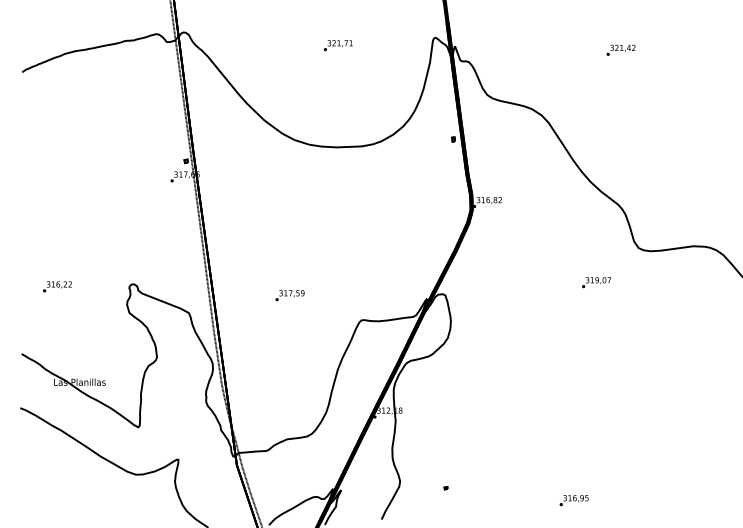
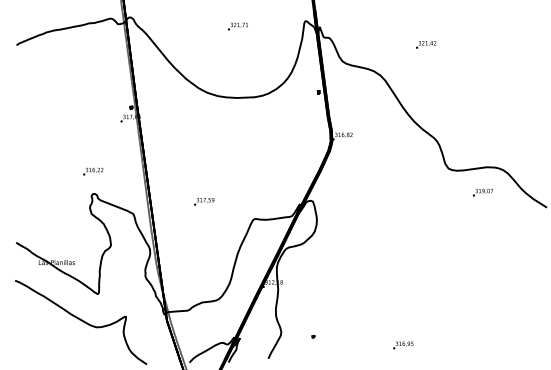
text: (621, 49) -> (426, 44), moved
text: (595, 282) -> (482, 192), moved
text: (57, 286) -> (93, 171), moved

